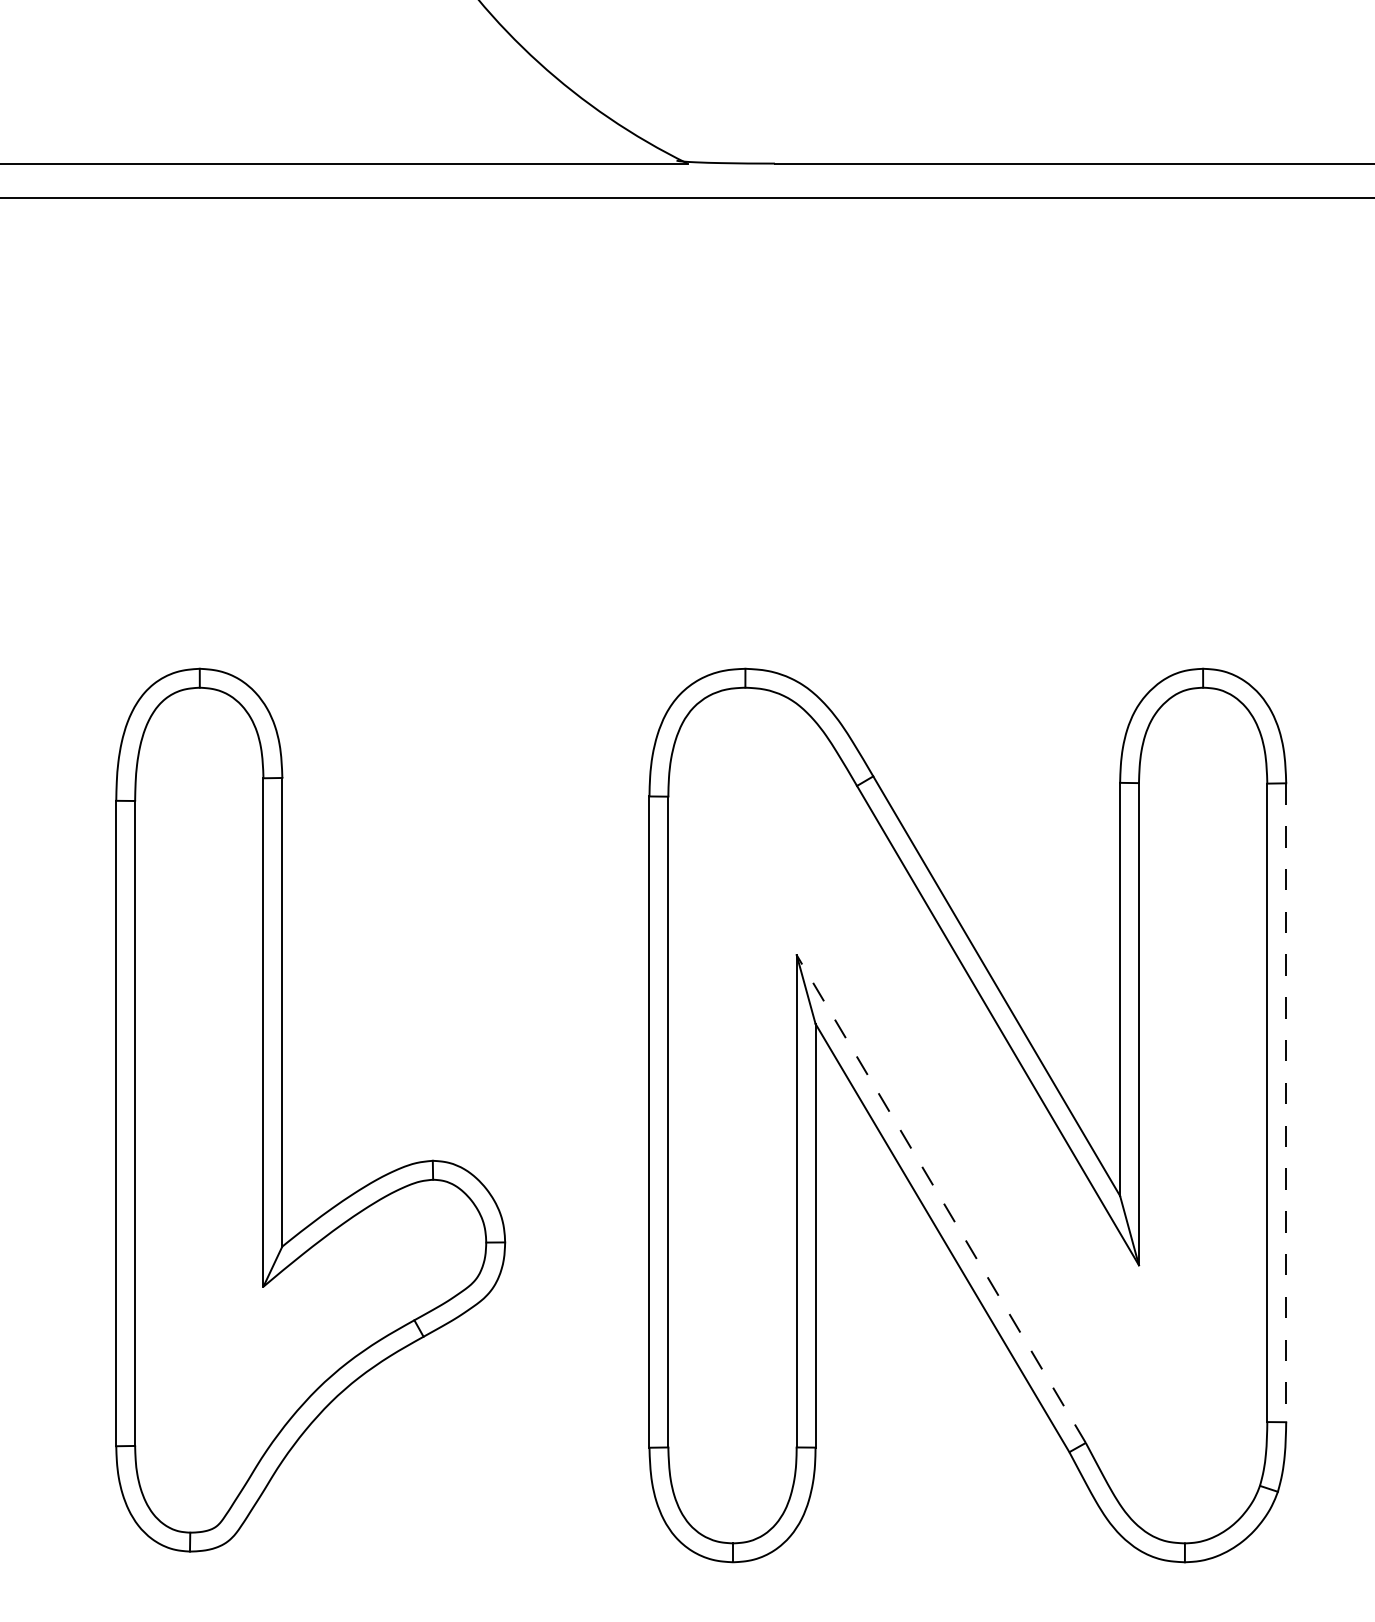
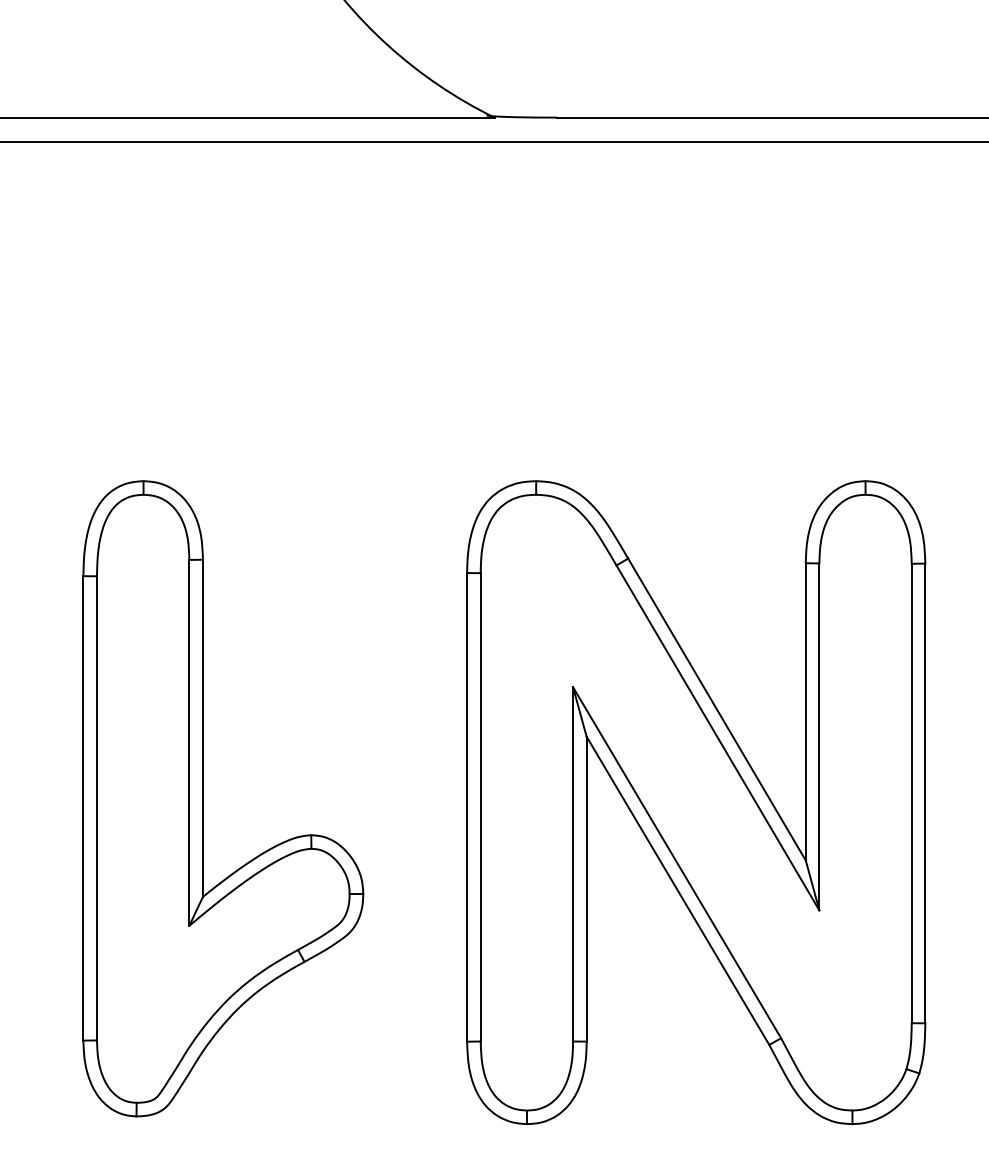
line: (1286, 1103) -> (925, 793), dashed -> solid
line: (941, 1199) -> (677, 863), dashed -> solid

